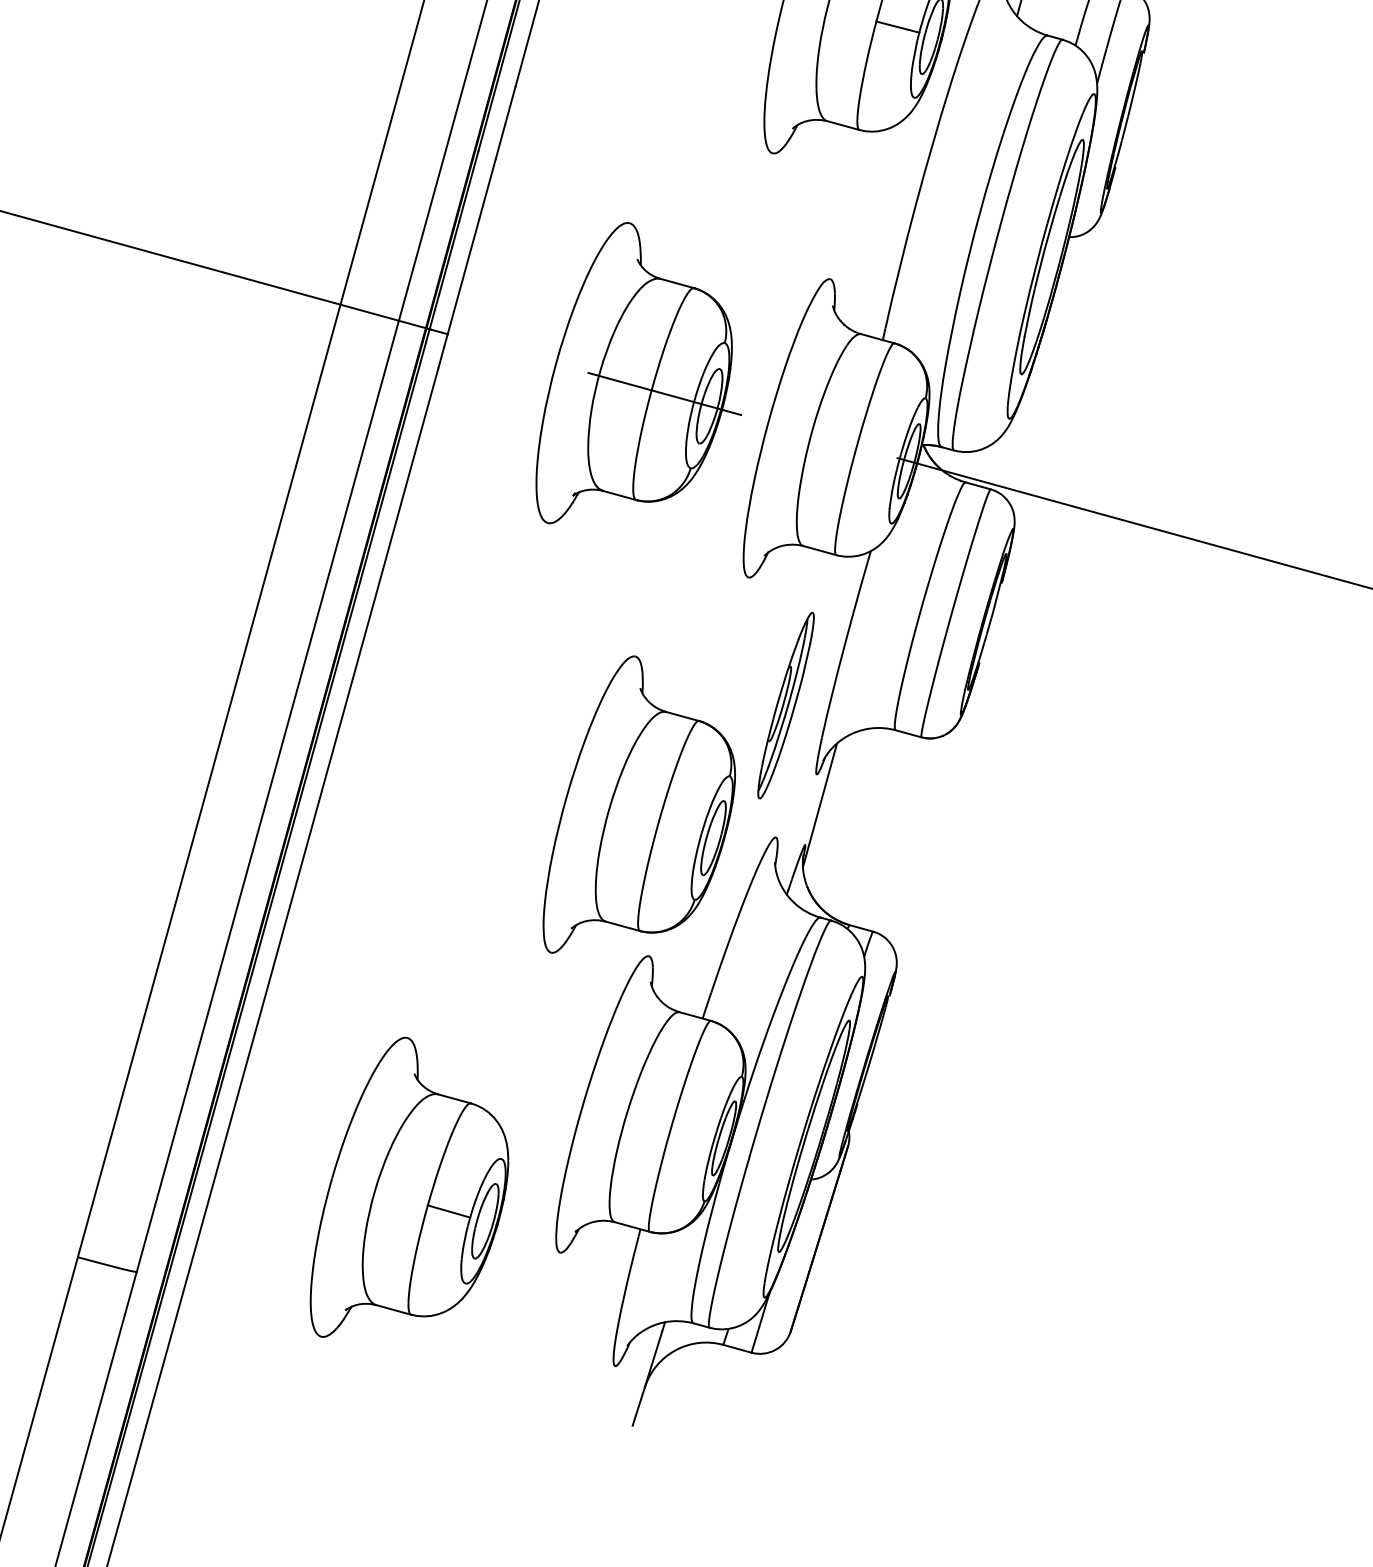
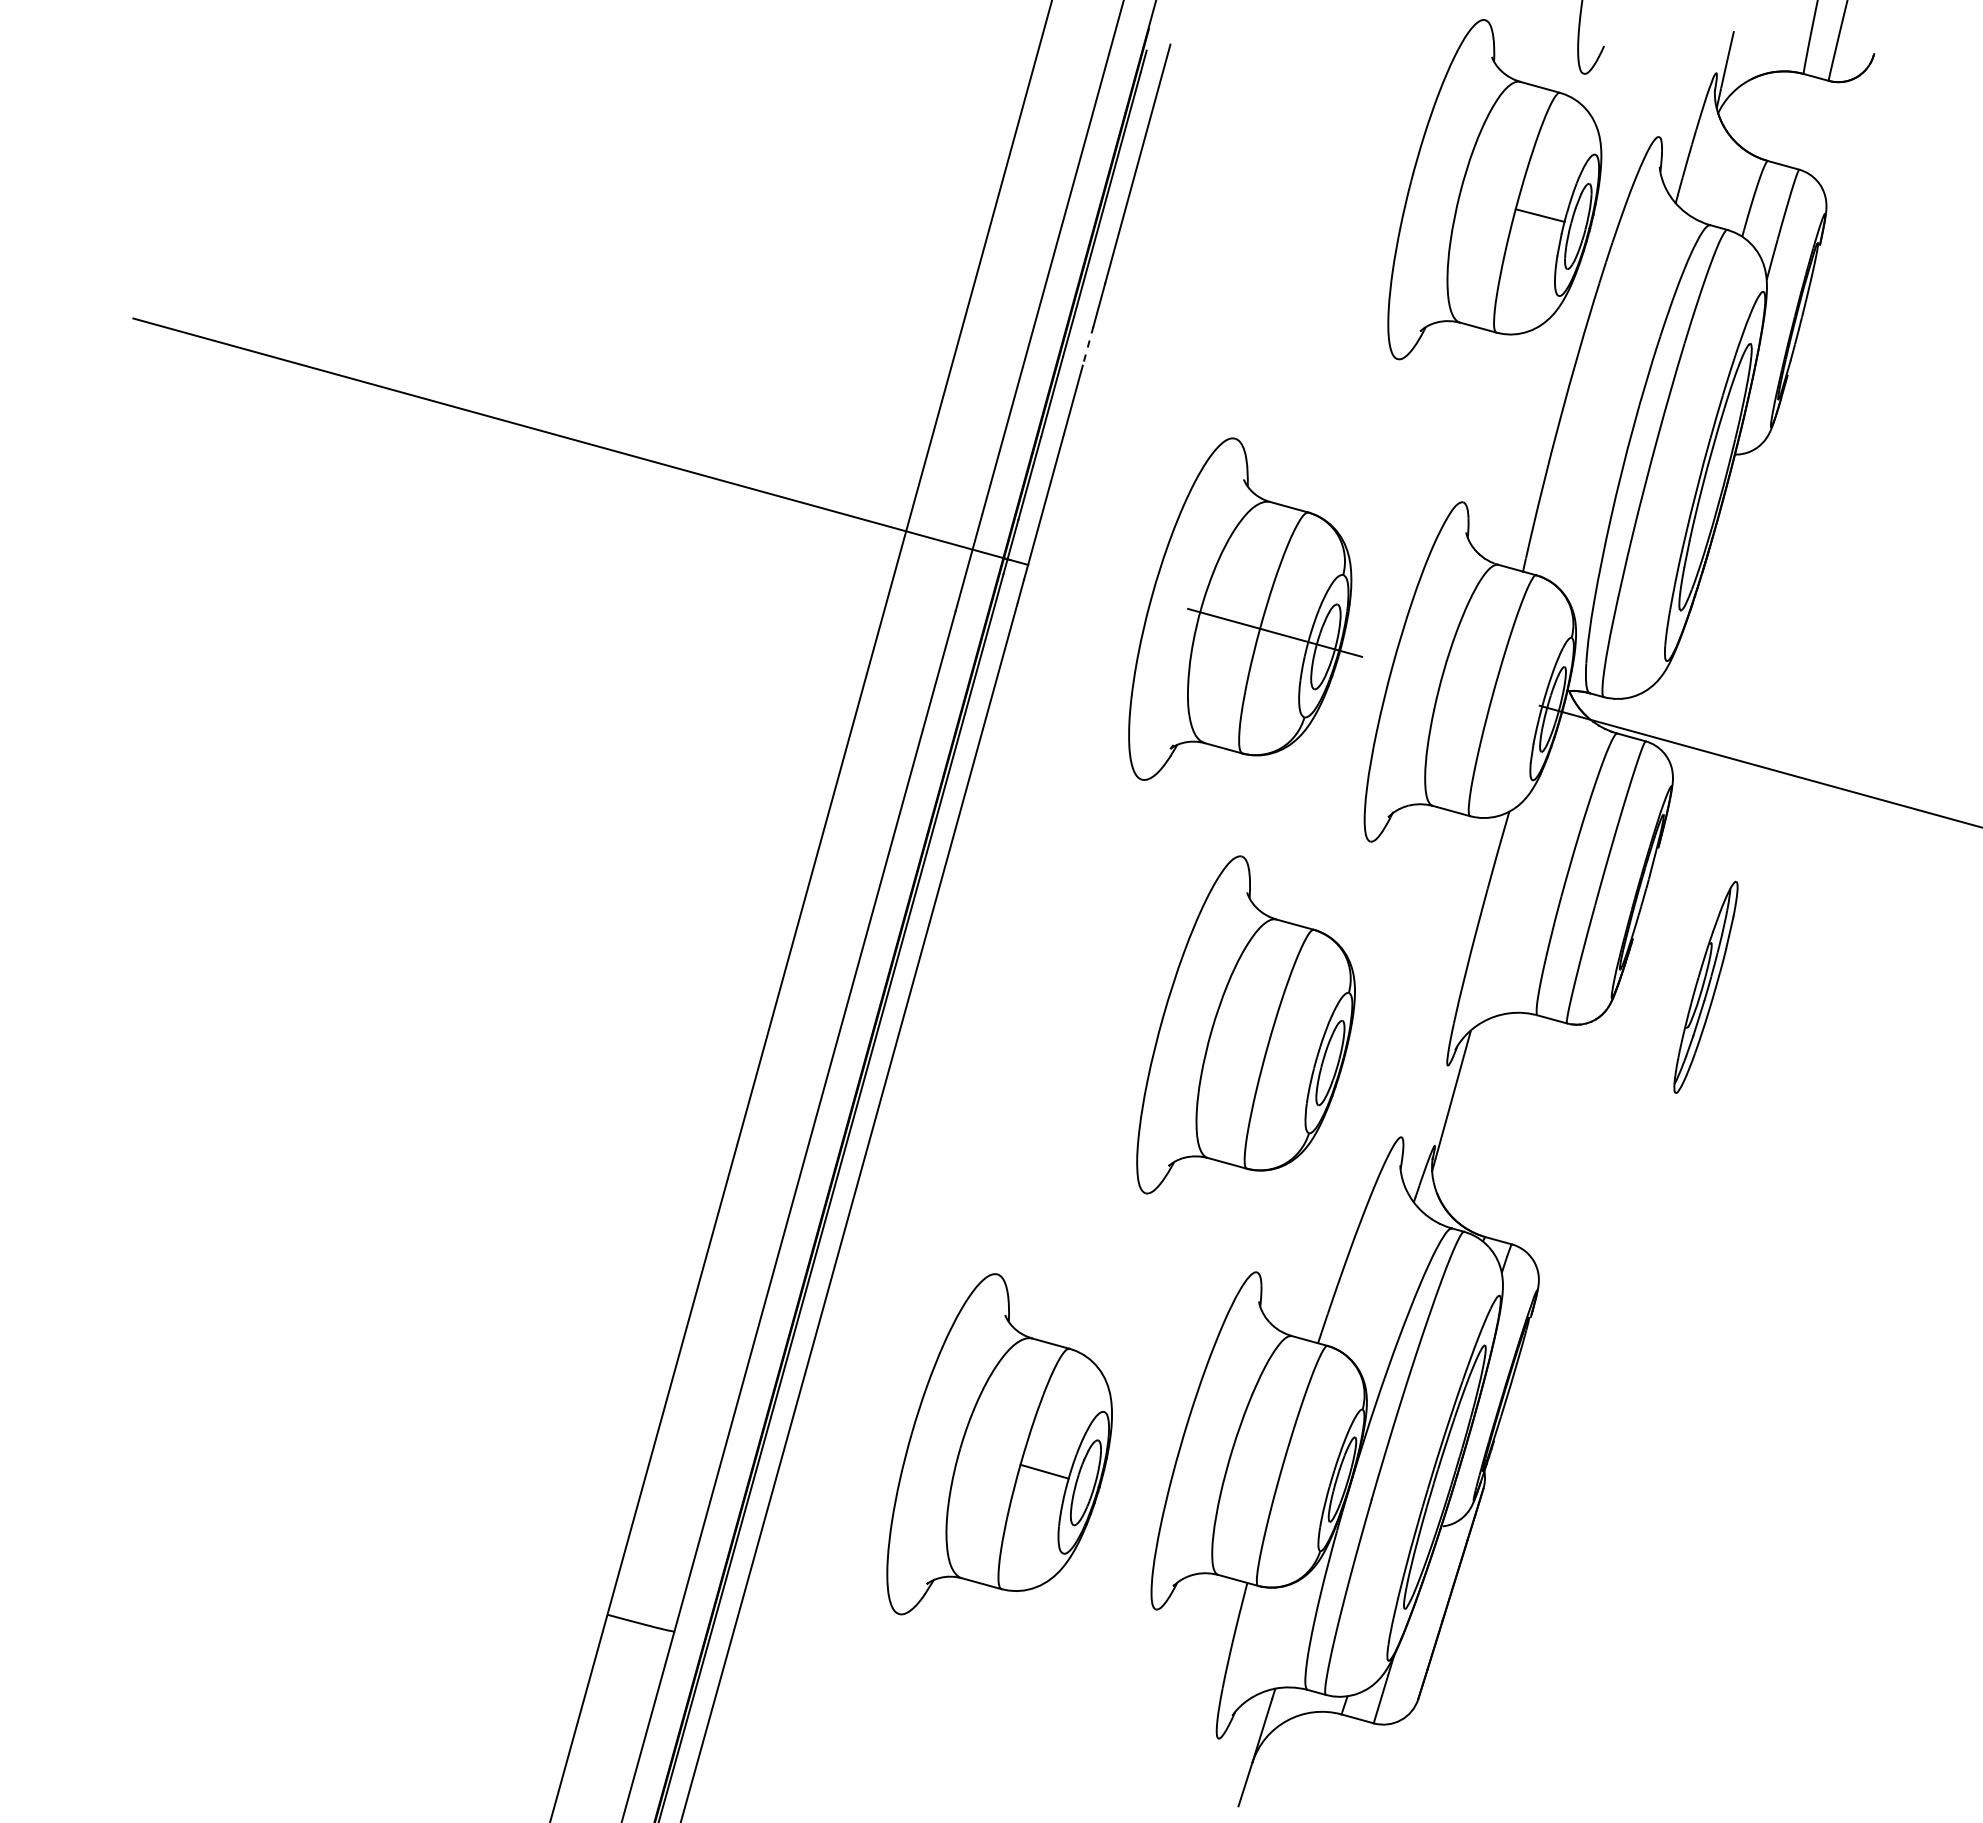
line: (500, 142) -> (1088, 346), solid -> dashed
part: (785, 704) -> (1705, 986), moved
part: (638, 804) -> (1245, 1024), moved
part: (409, 1187) -> (999, 1444), moved

